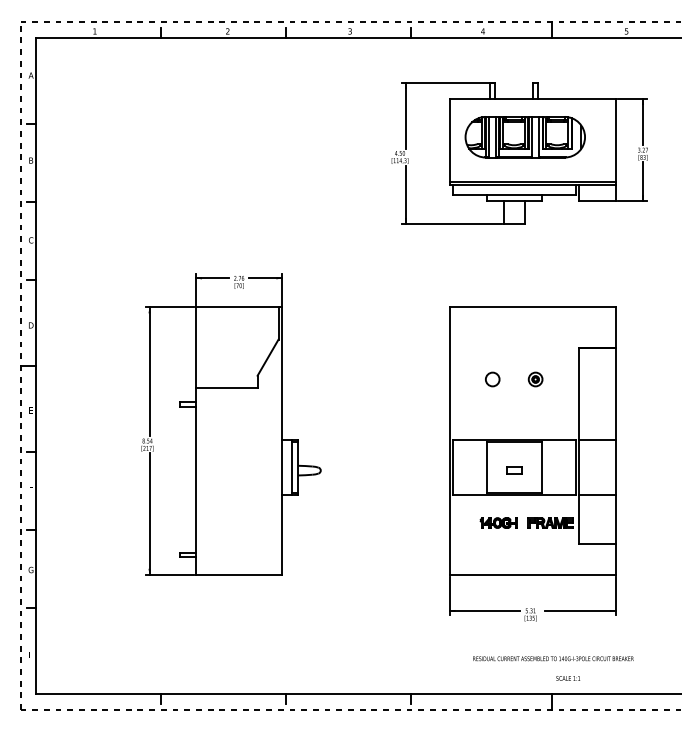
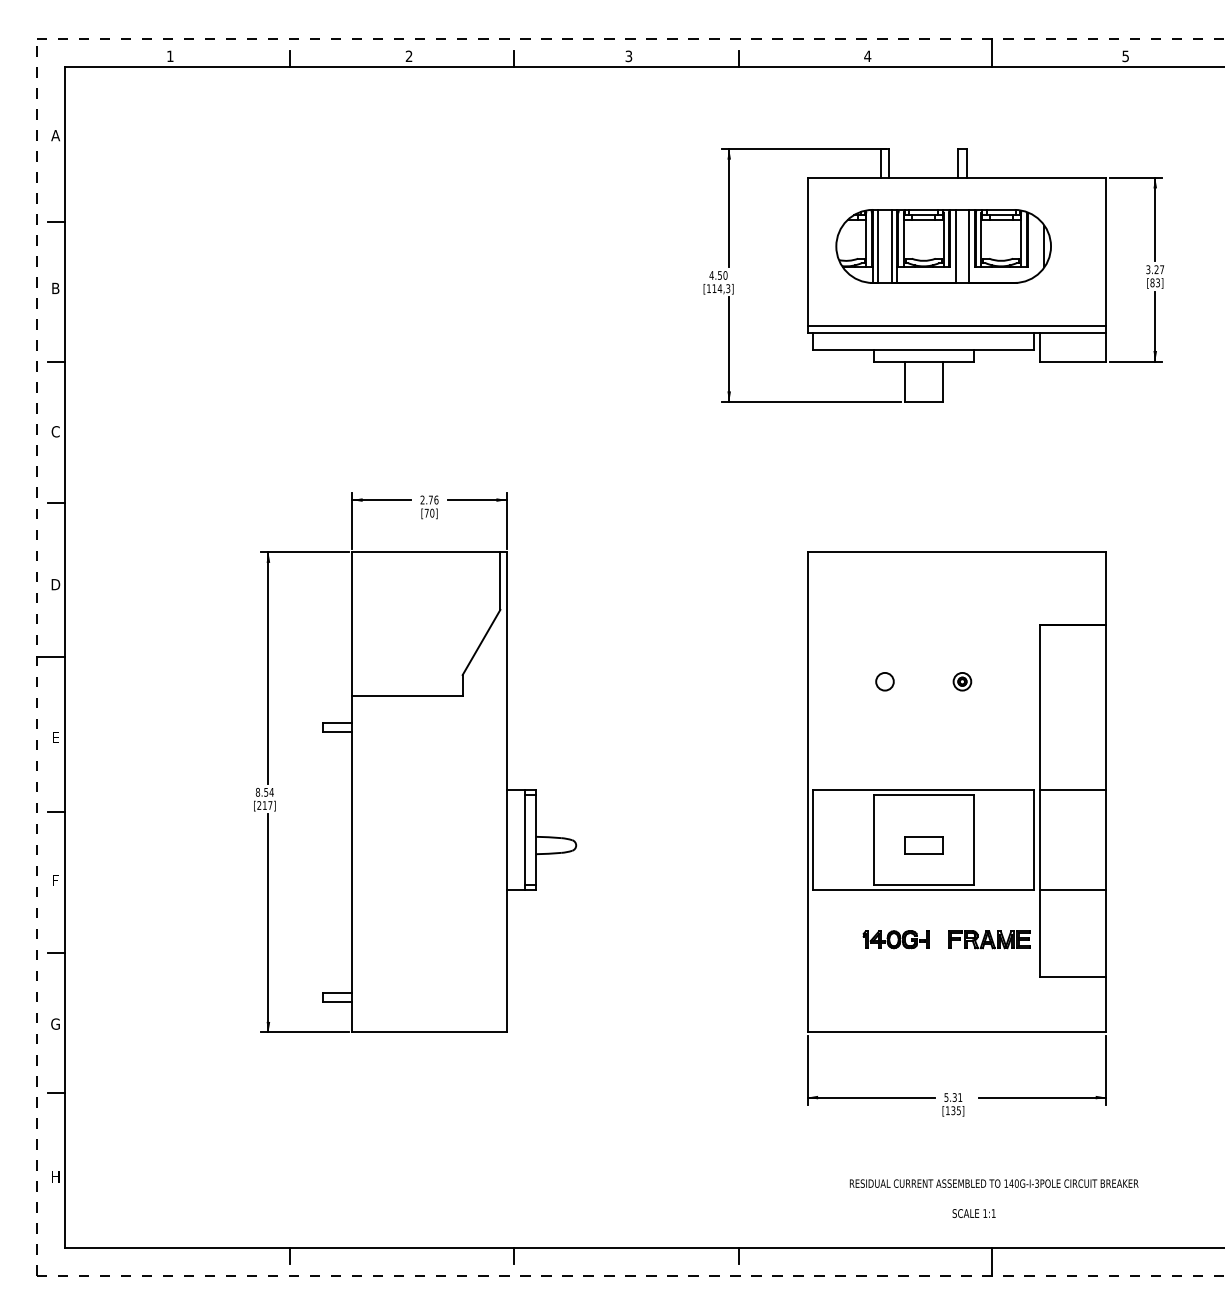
circle: (492, 379) -> (884, 681), size x0.71
part: (535, 379) -> (961, 681), size x0.71
part: (514, 470) -> (924, 845), size x1.43
text: (568, 678) -> (974, 1213), moved

